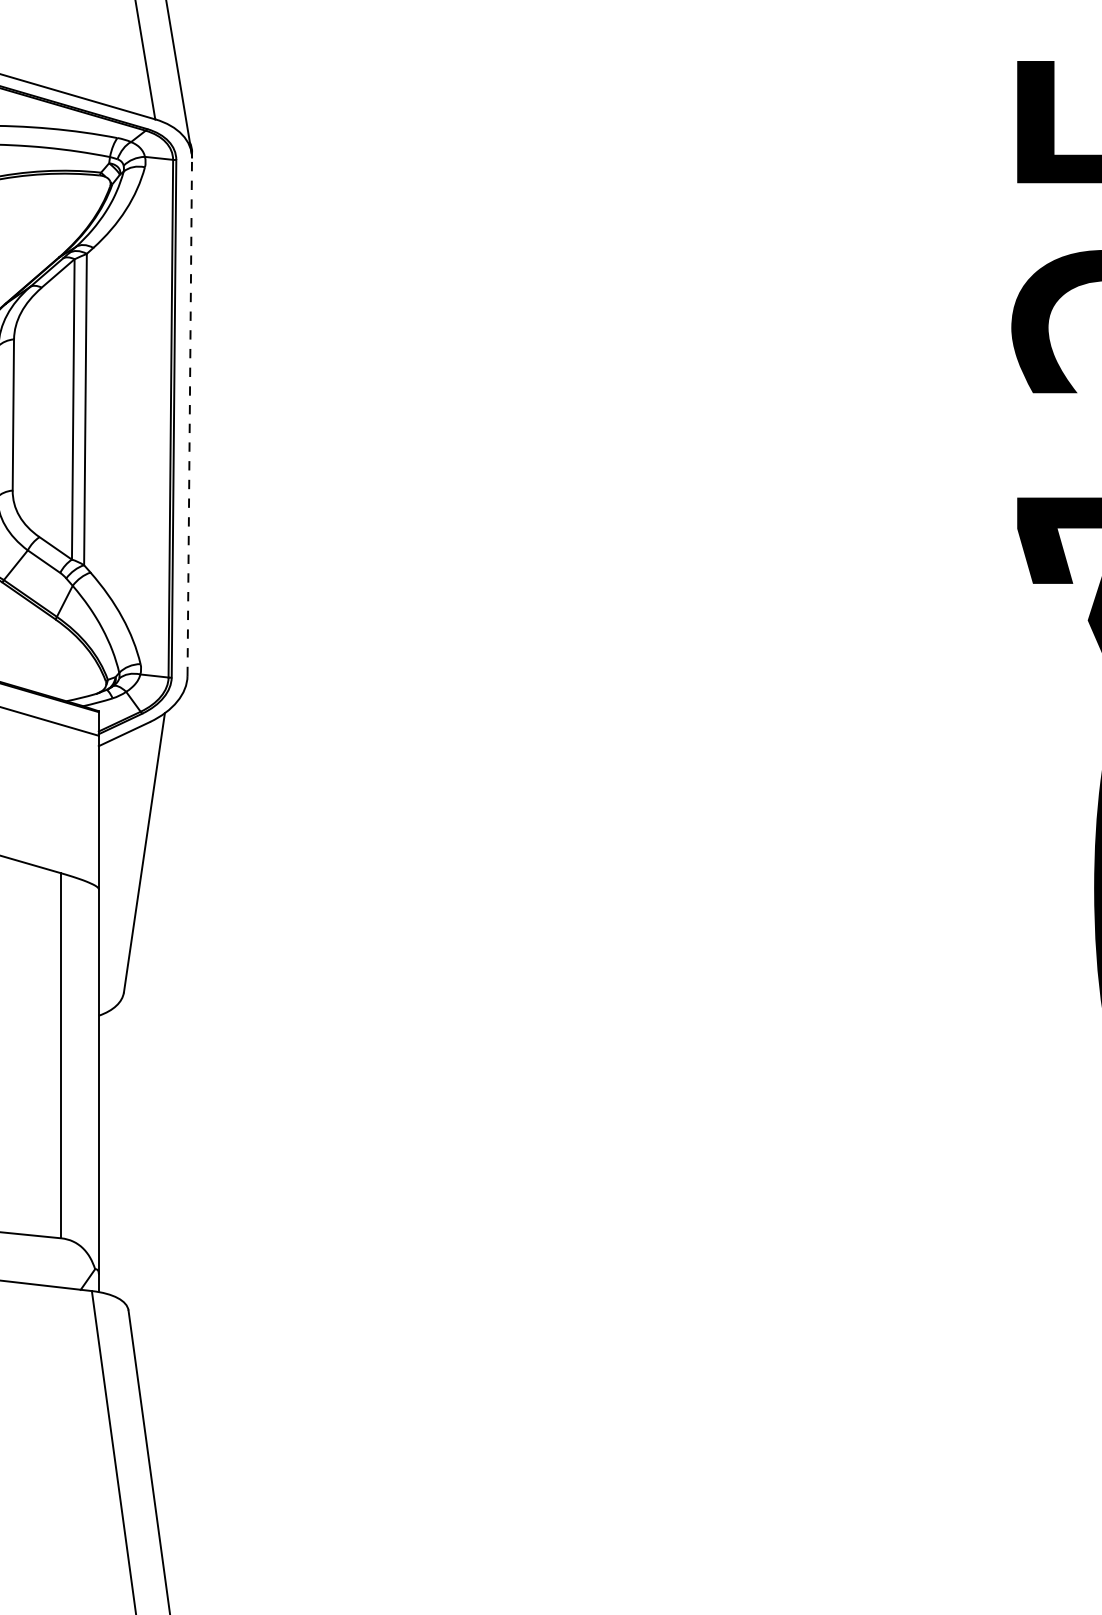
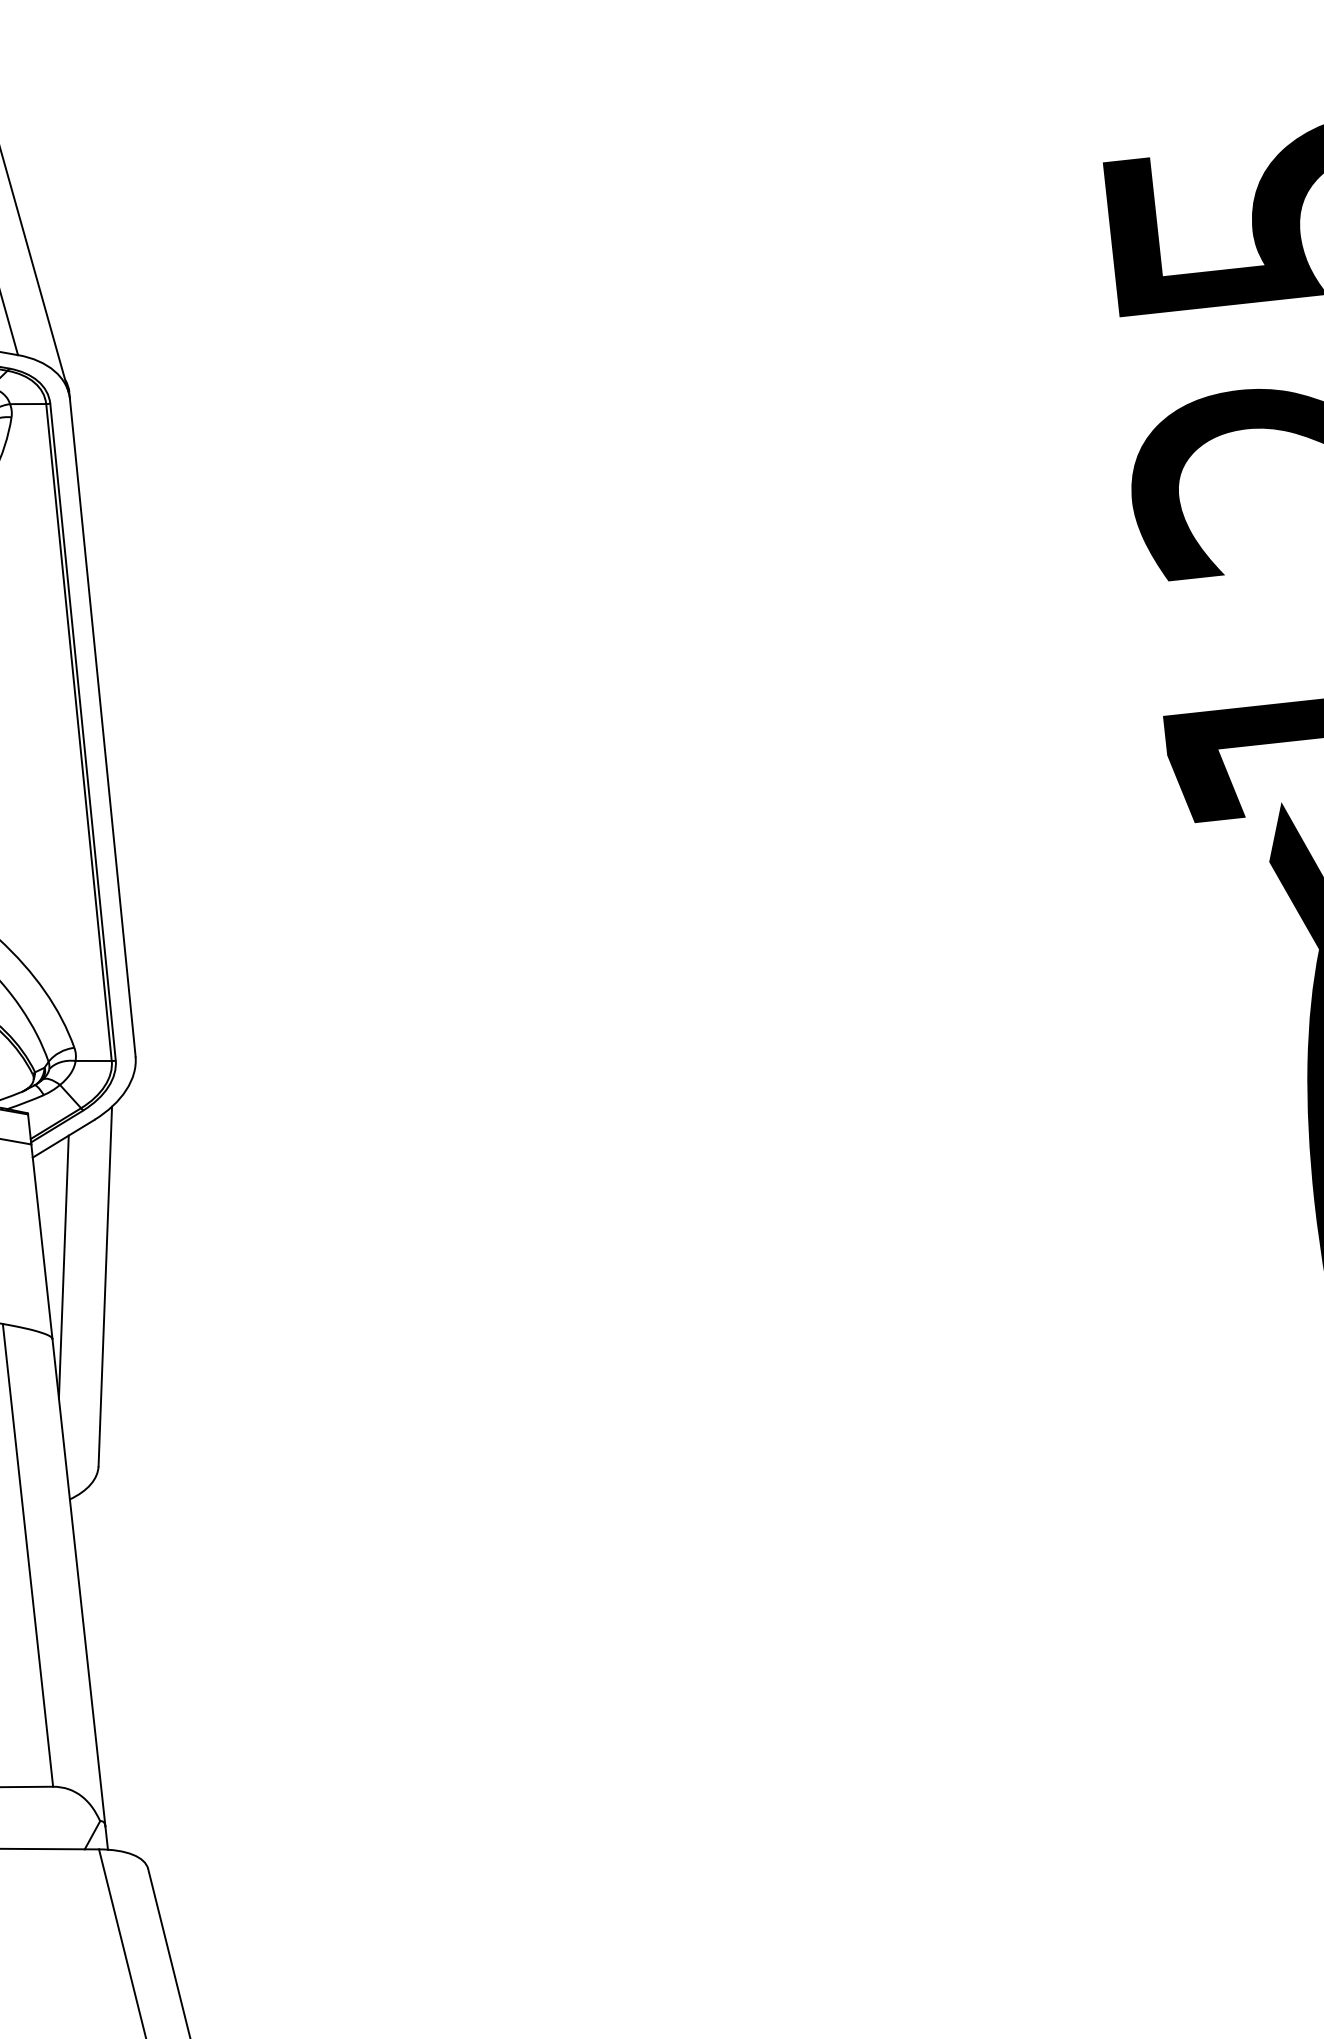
line: (189, 417) -> (102, 728), dashed -> solid
line: (113, 834) -> (63, 1267), added

